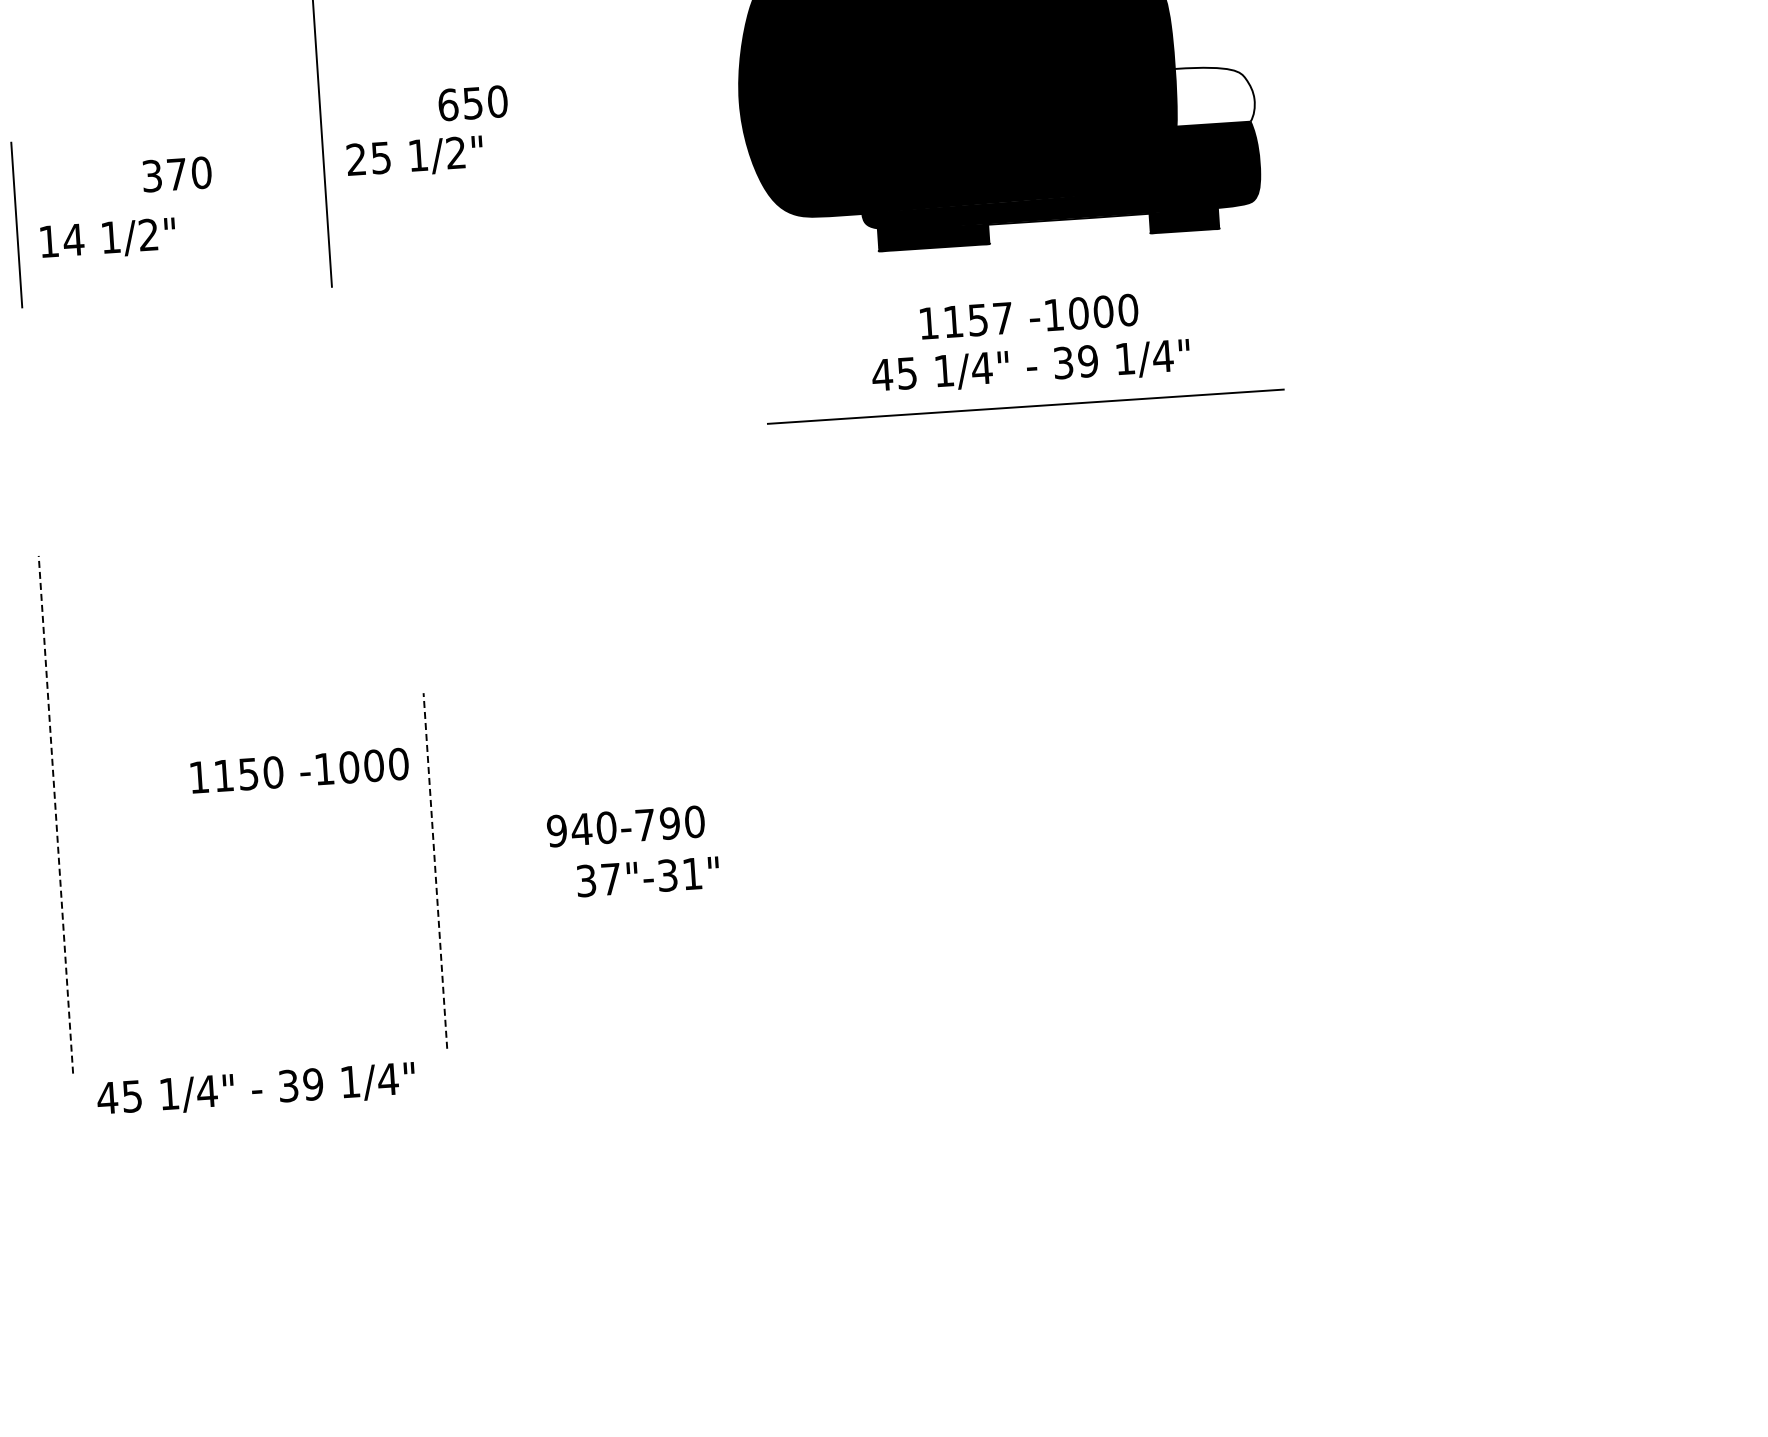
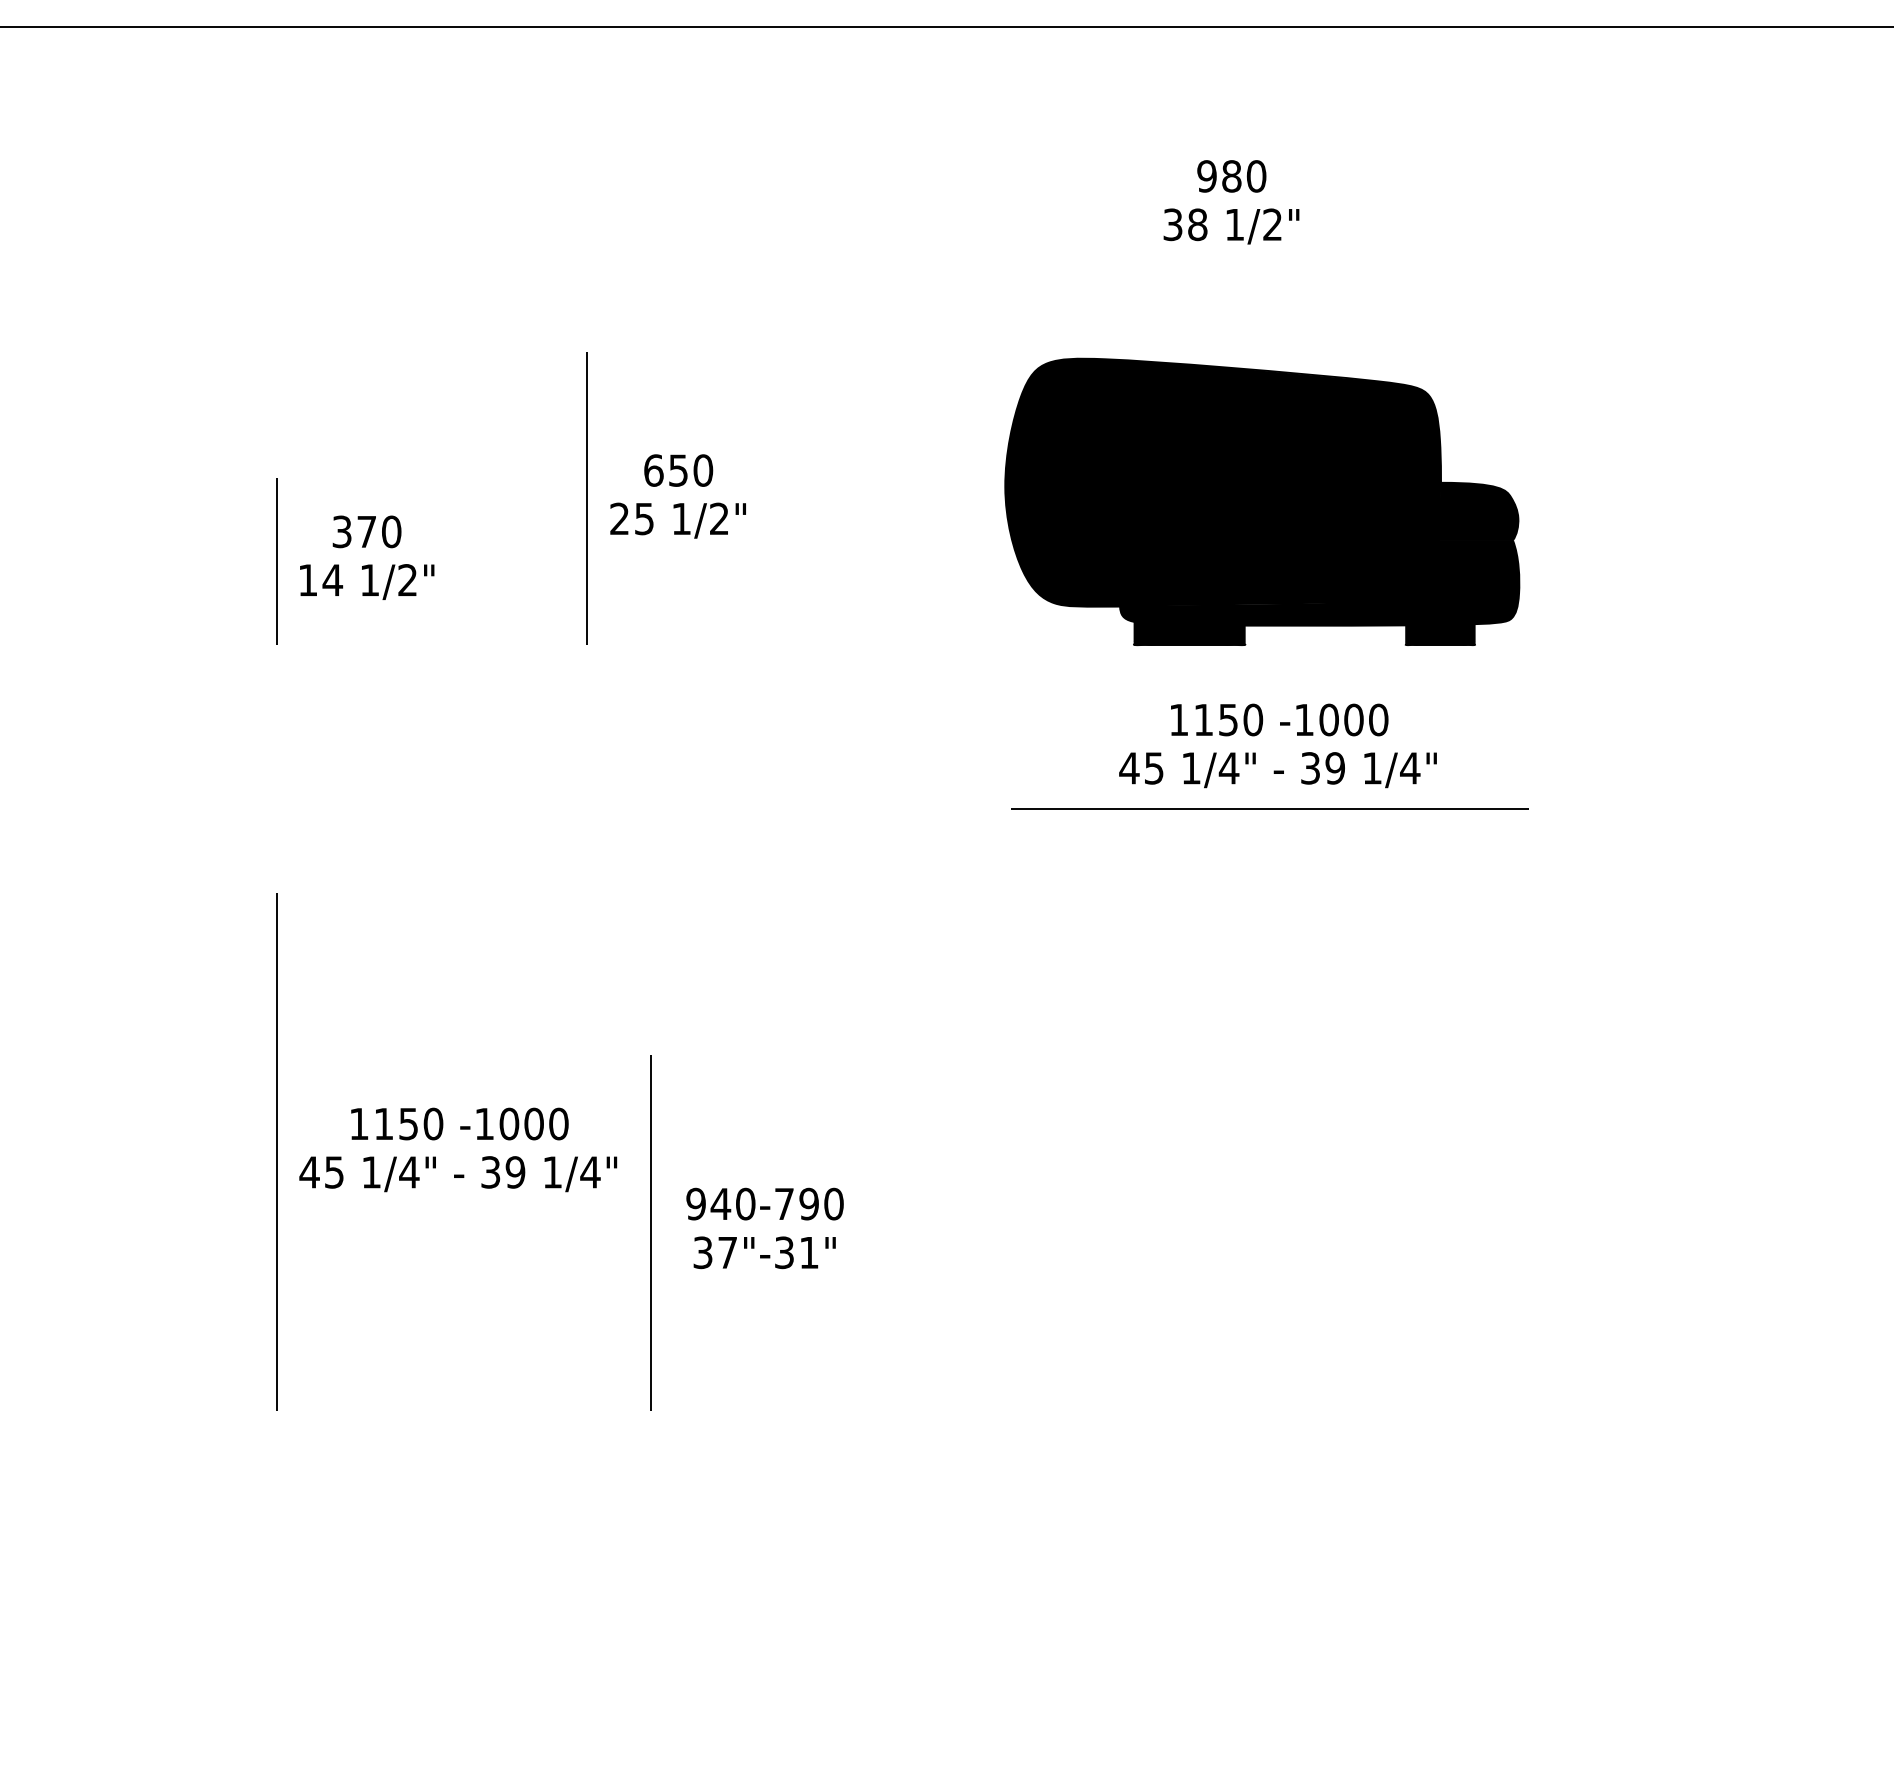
fill: (1214, 95) -> (1478, 511), added
text: (472, 103) -> (678, 470), moved
text: (176, 174) -> (366, 531), moved
text: (1003, 317) -> (1253, 719), 1157 -> 1150
text: (299, 770) -> (459, 1123), moved
line: (55, 814) -> (276, 1151), dashed -> solid
text: (625, 825) -> (764, 1203), moved
line: (435, 870) -> (651, 1232), dashed -> solid
text: (647, 876) -> (764, 1252), moved
text: (256, 1090) -> (458, 1174), moved

